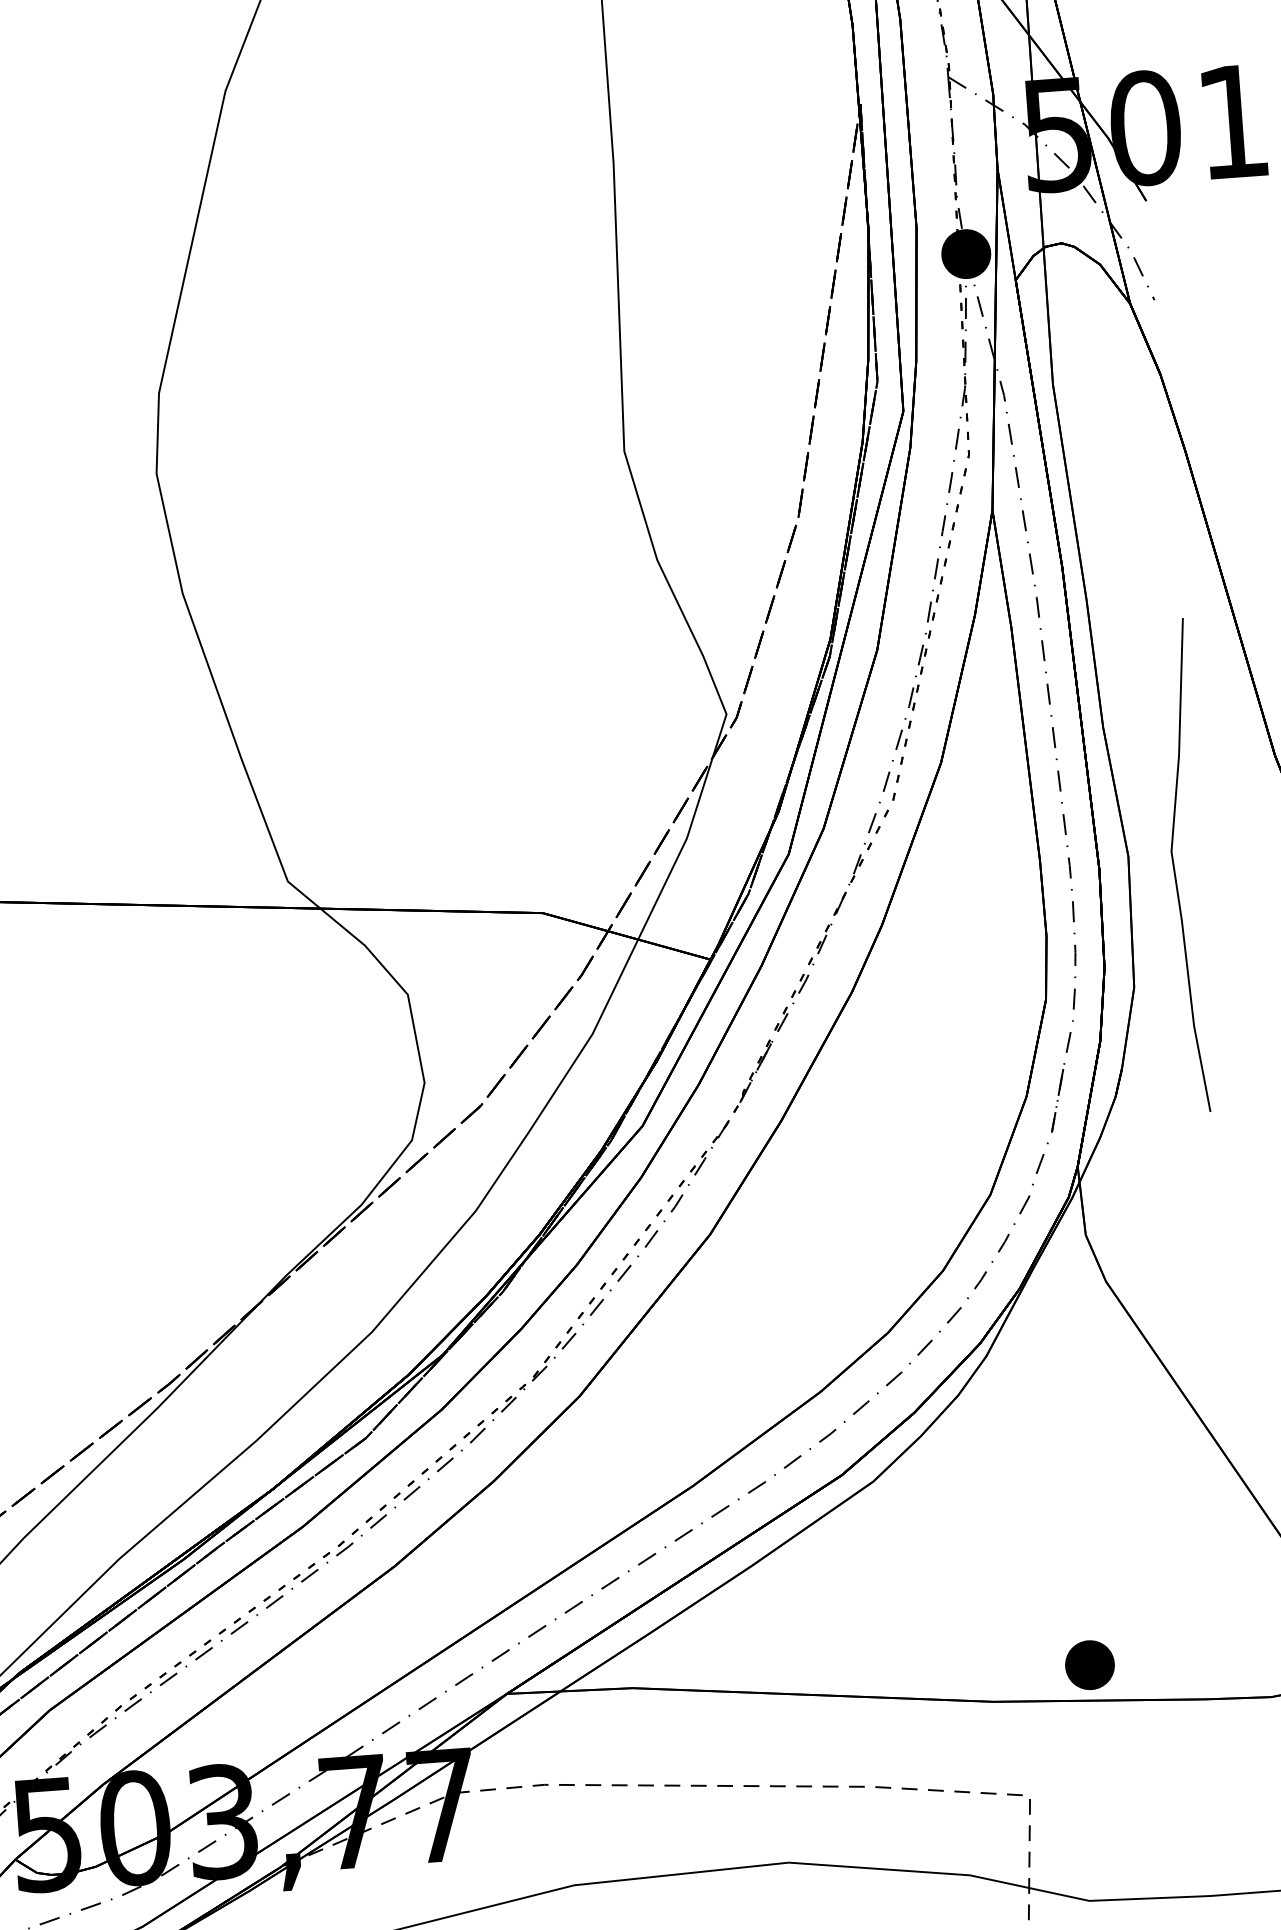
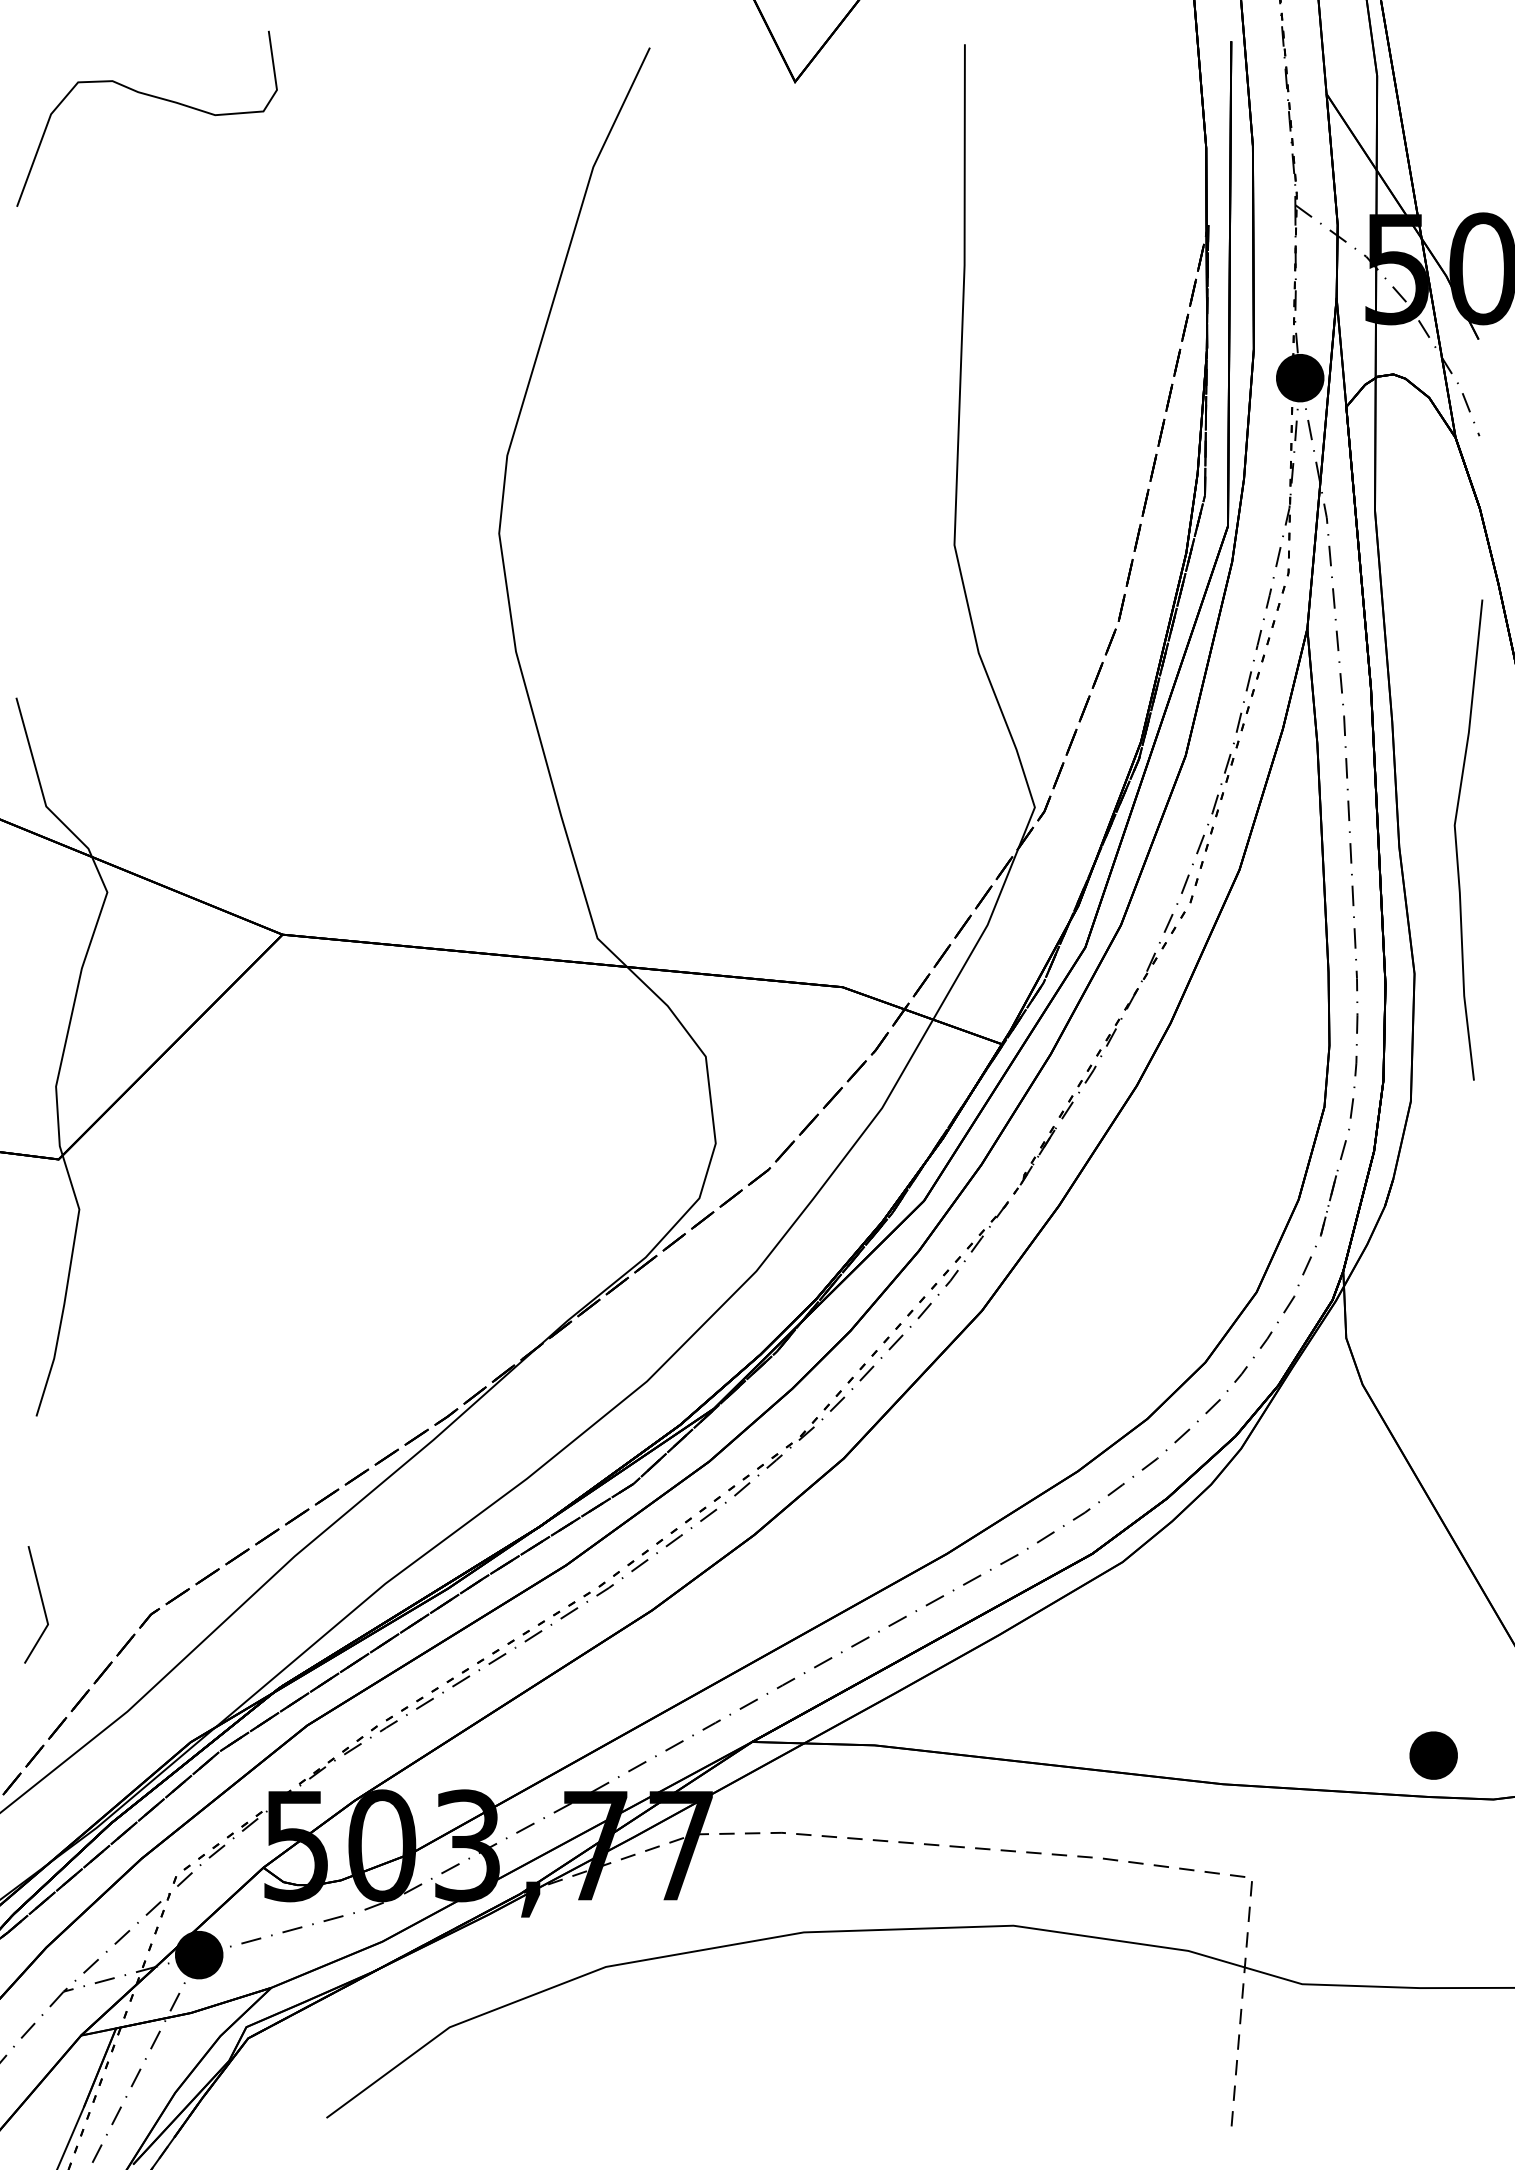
curve: (1174, 866) -> (1456, 839), moved
part: (1089, 1665) -> (1433, 1755), moved

